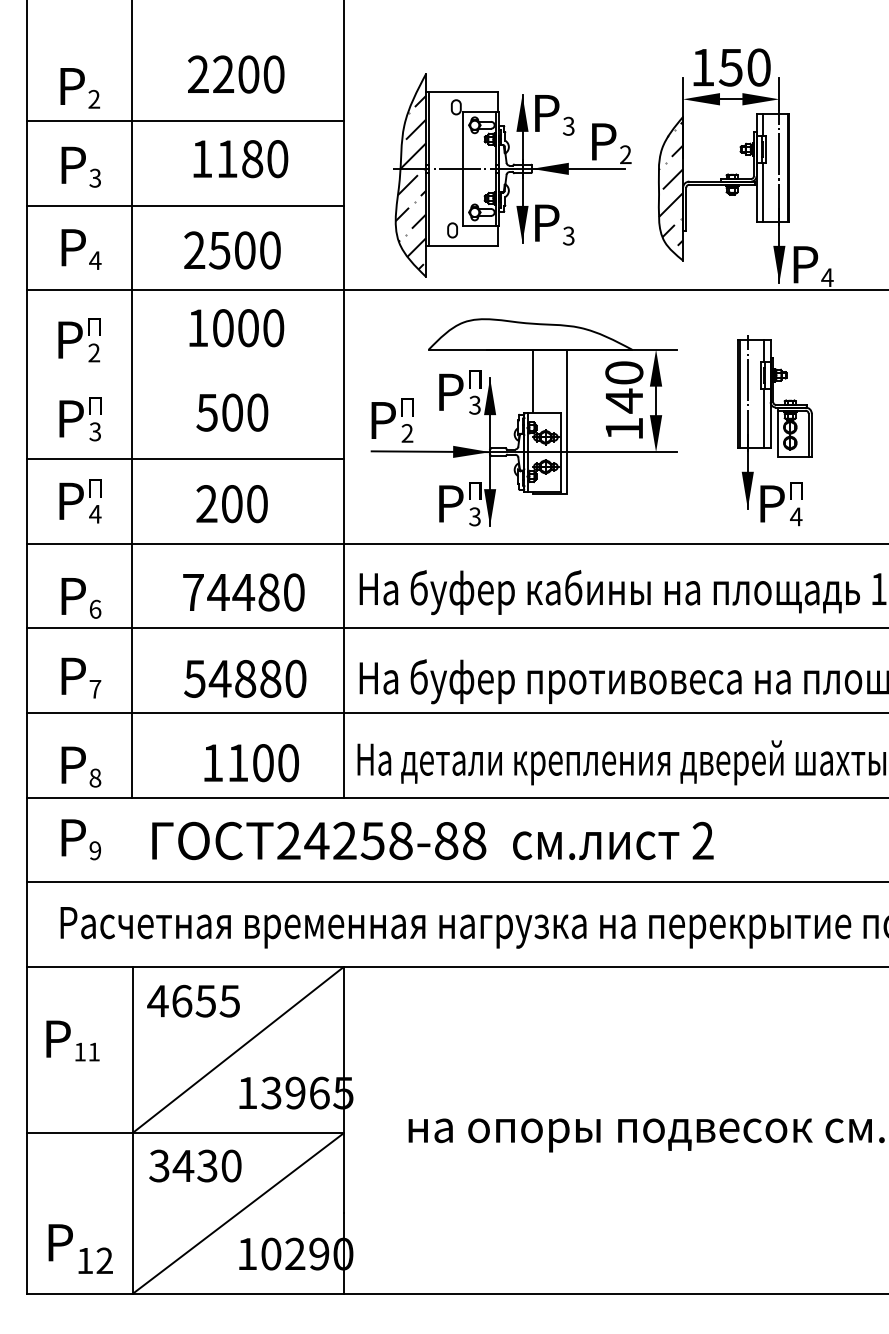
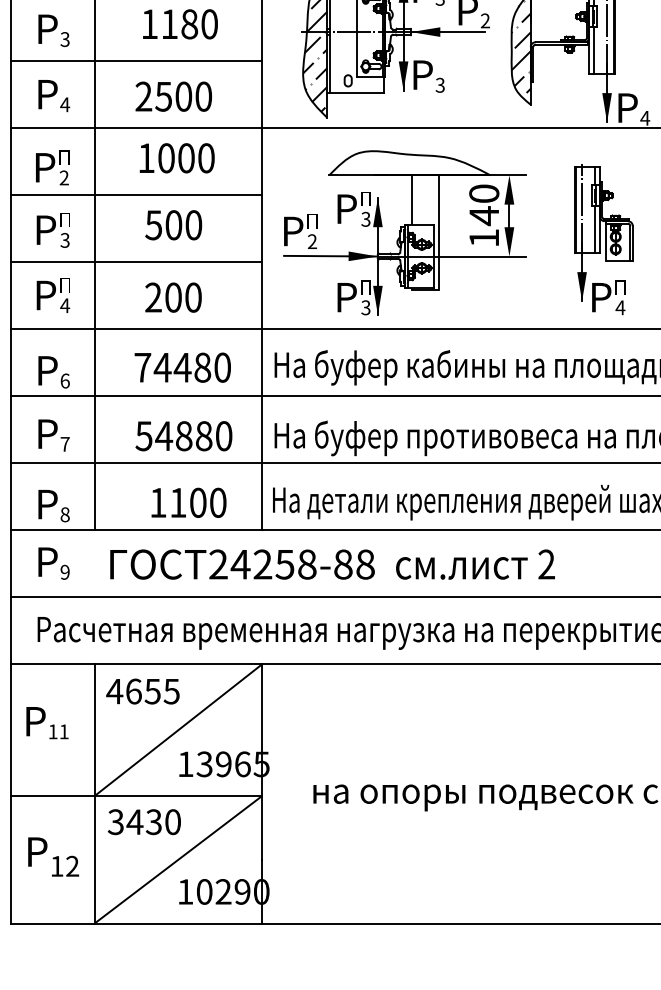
line: (184, 374) -> (135, 195), added
text: (80, 1248) -> (53, 856), moved

